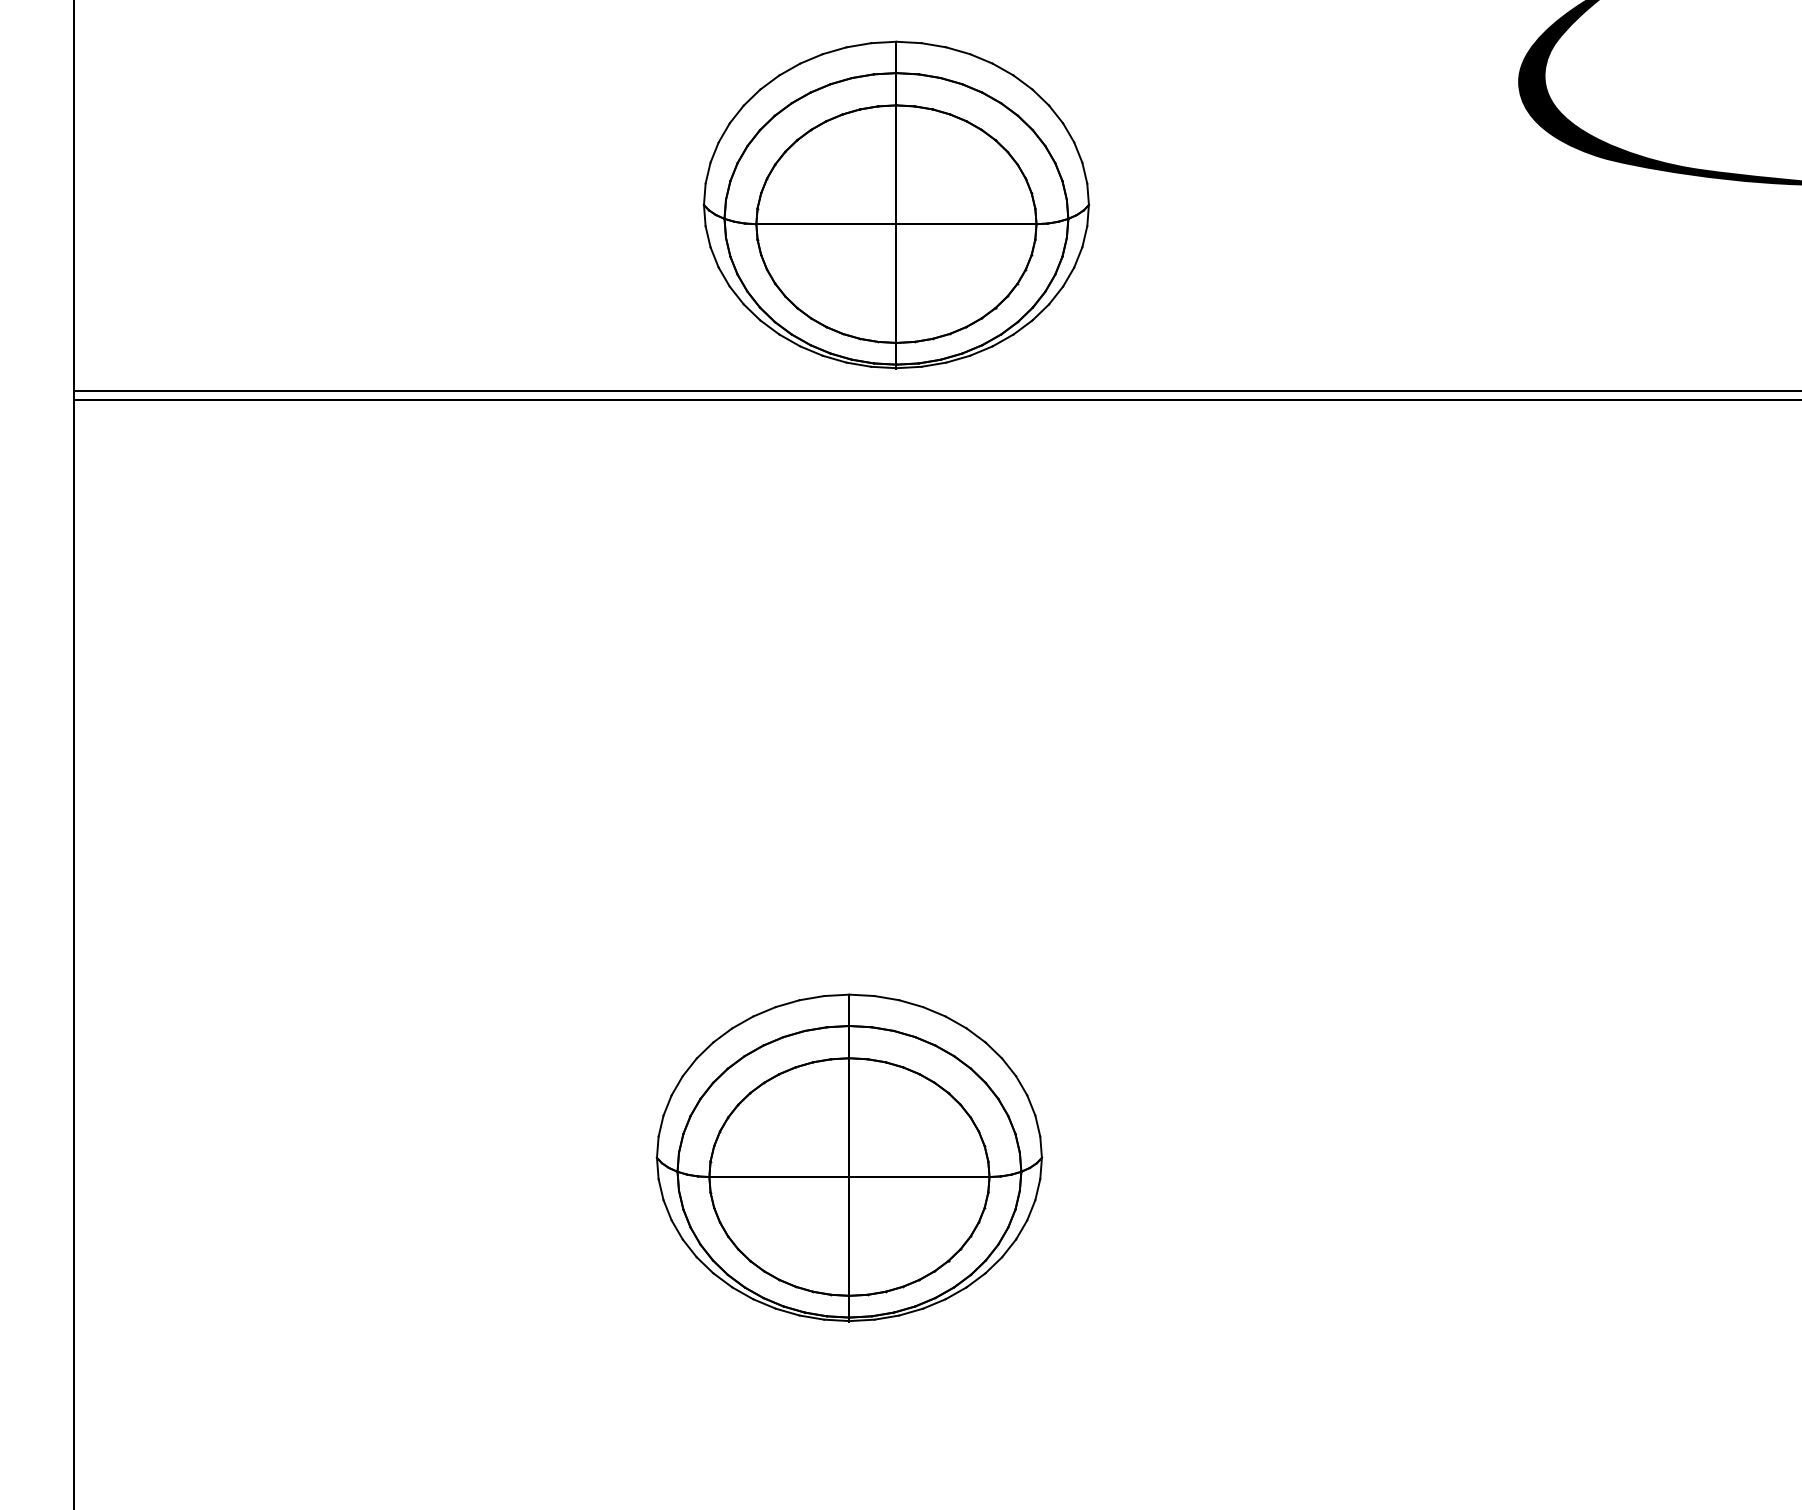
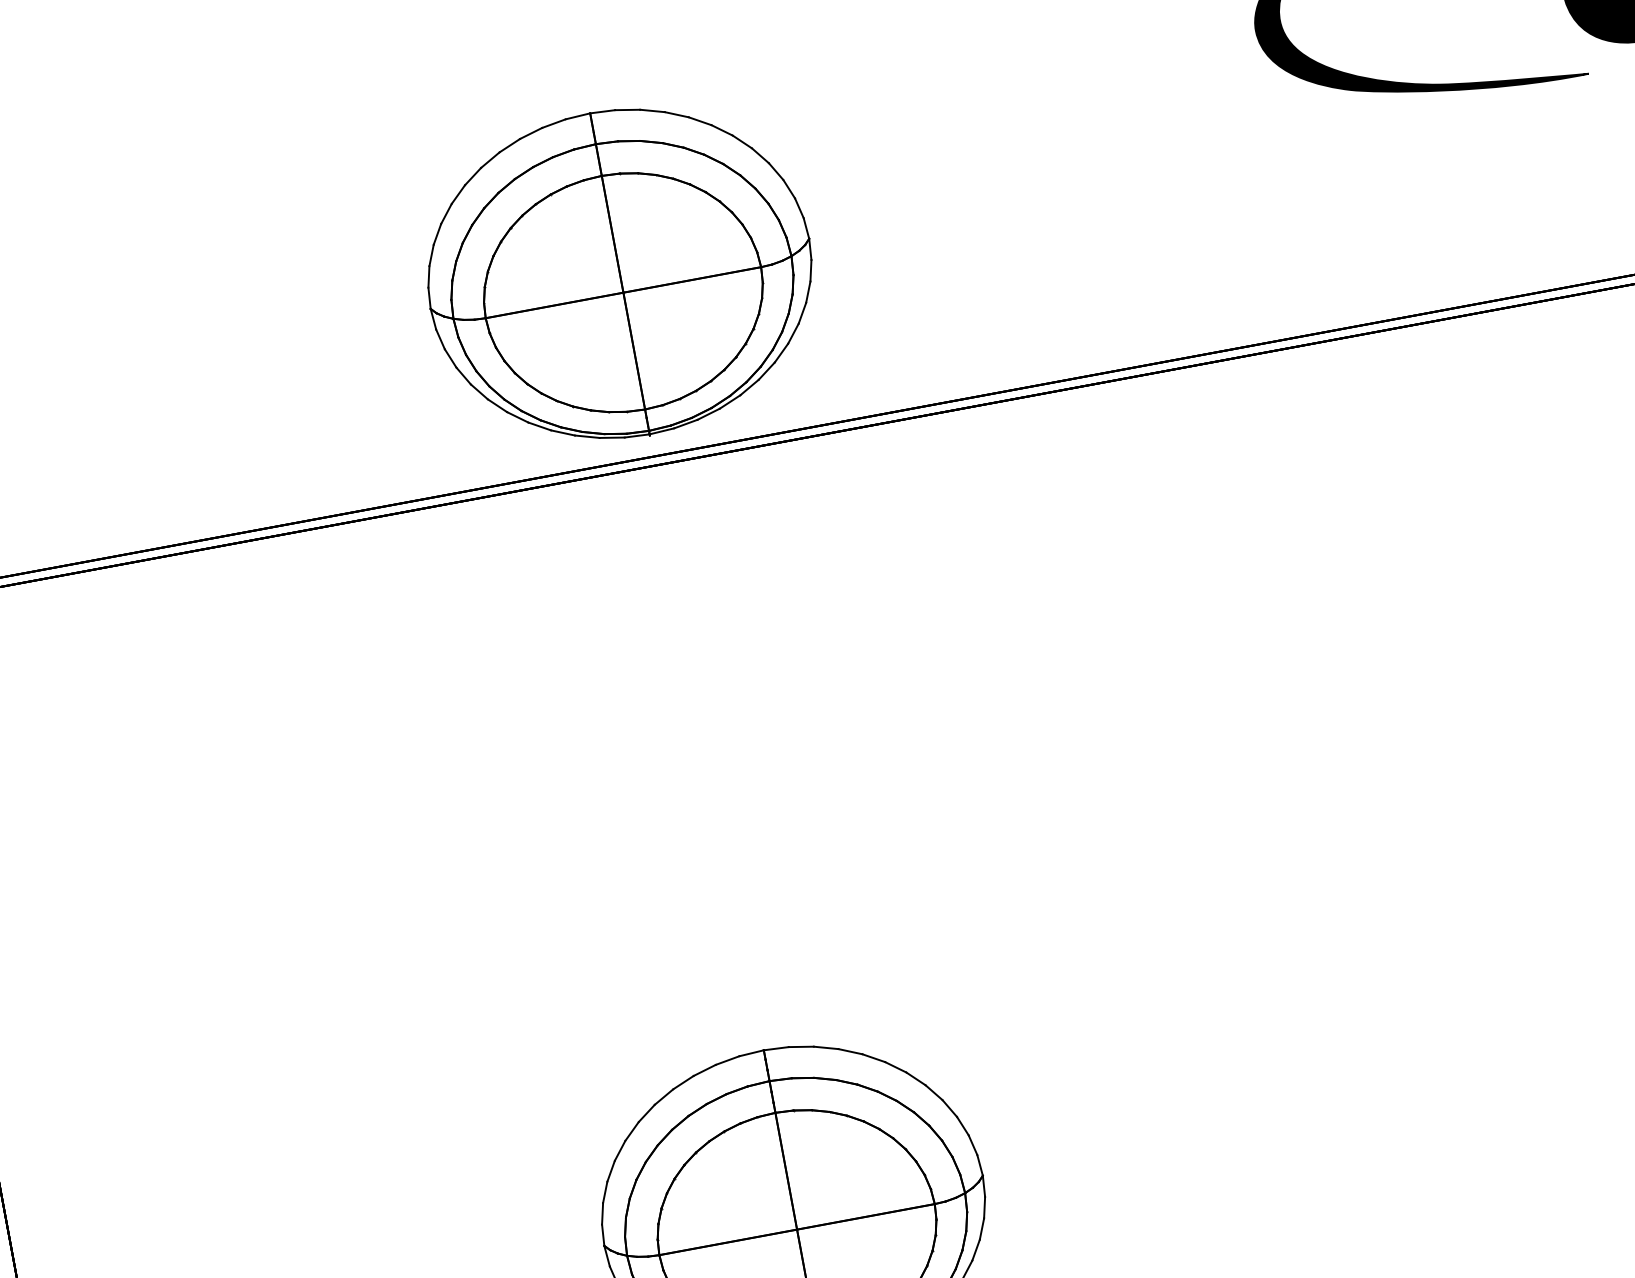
part: (895, 204) -> (618, 273), moved

